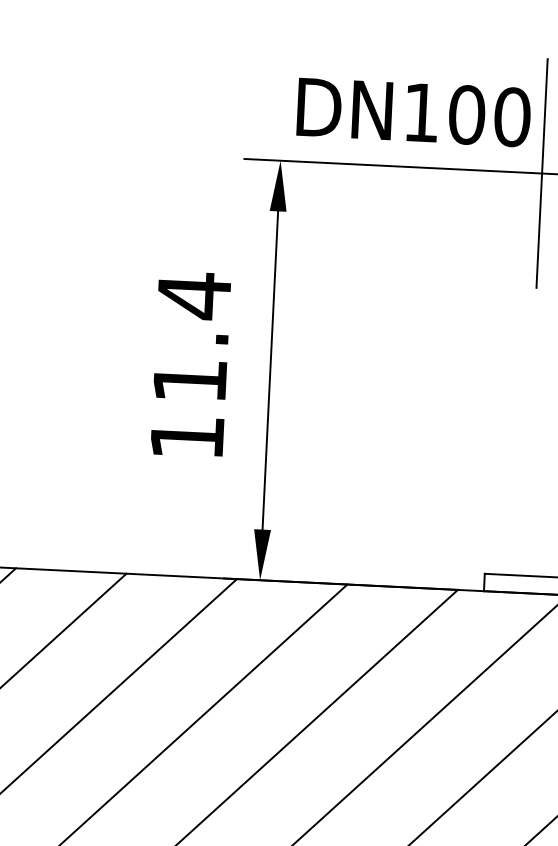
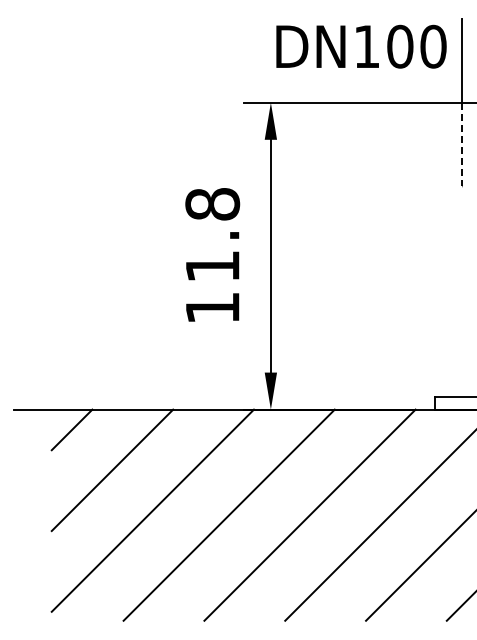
text: (414, 112) -> (361, 46), moved
line: (539, 230) -> (462, 144), solid -> dashed
text: (193, 295) -> (212, 204), 11.4 -> 11.8

